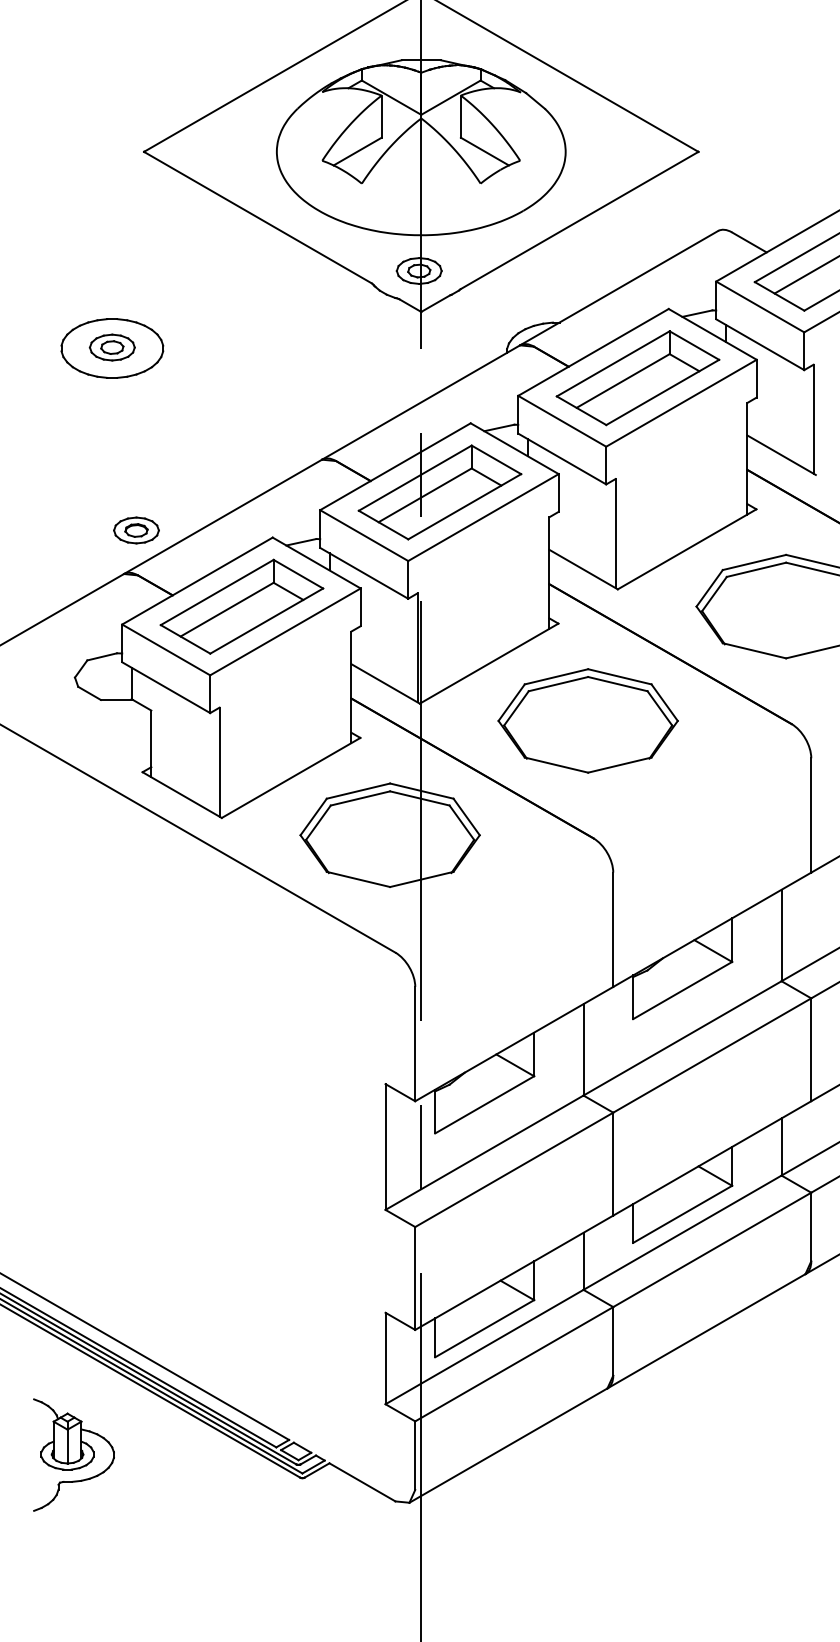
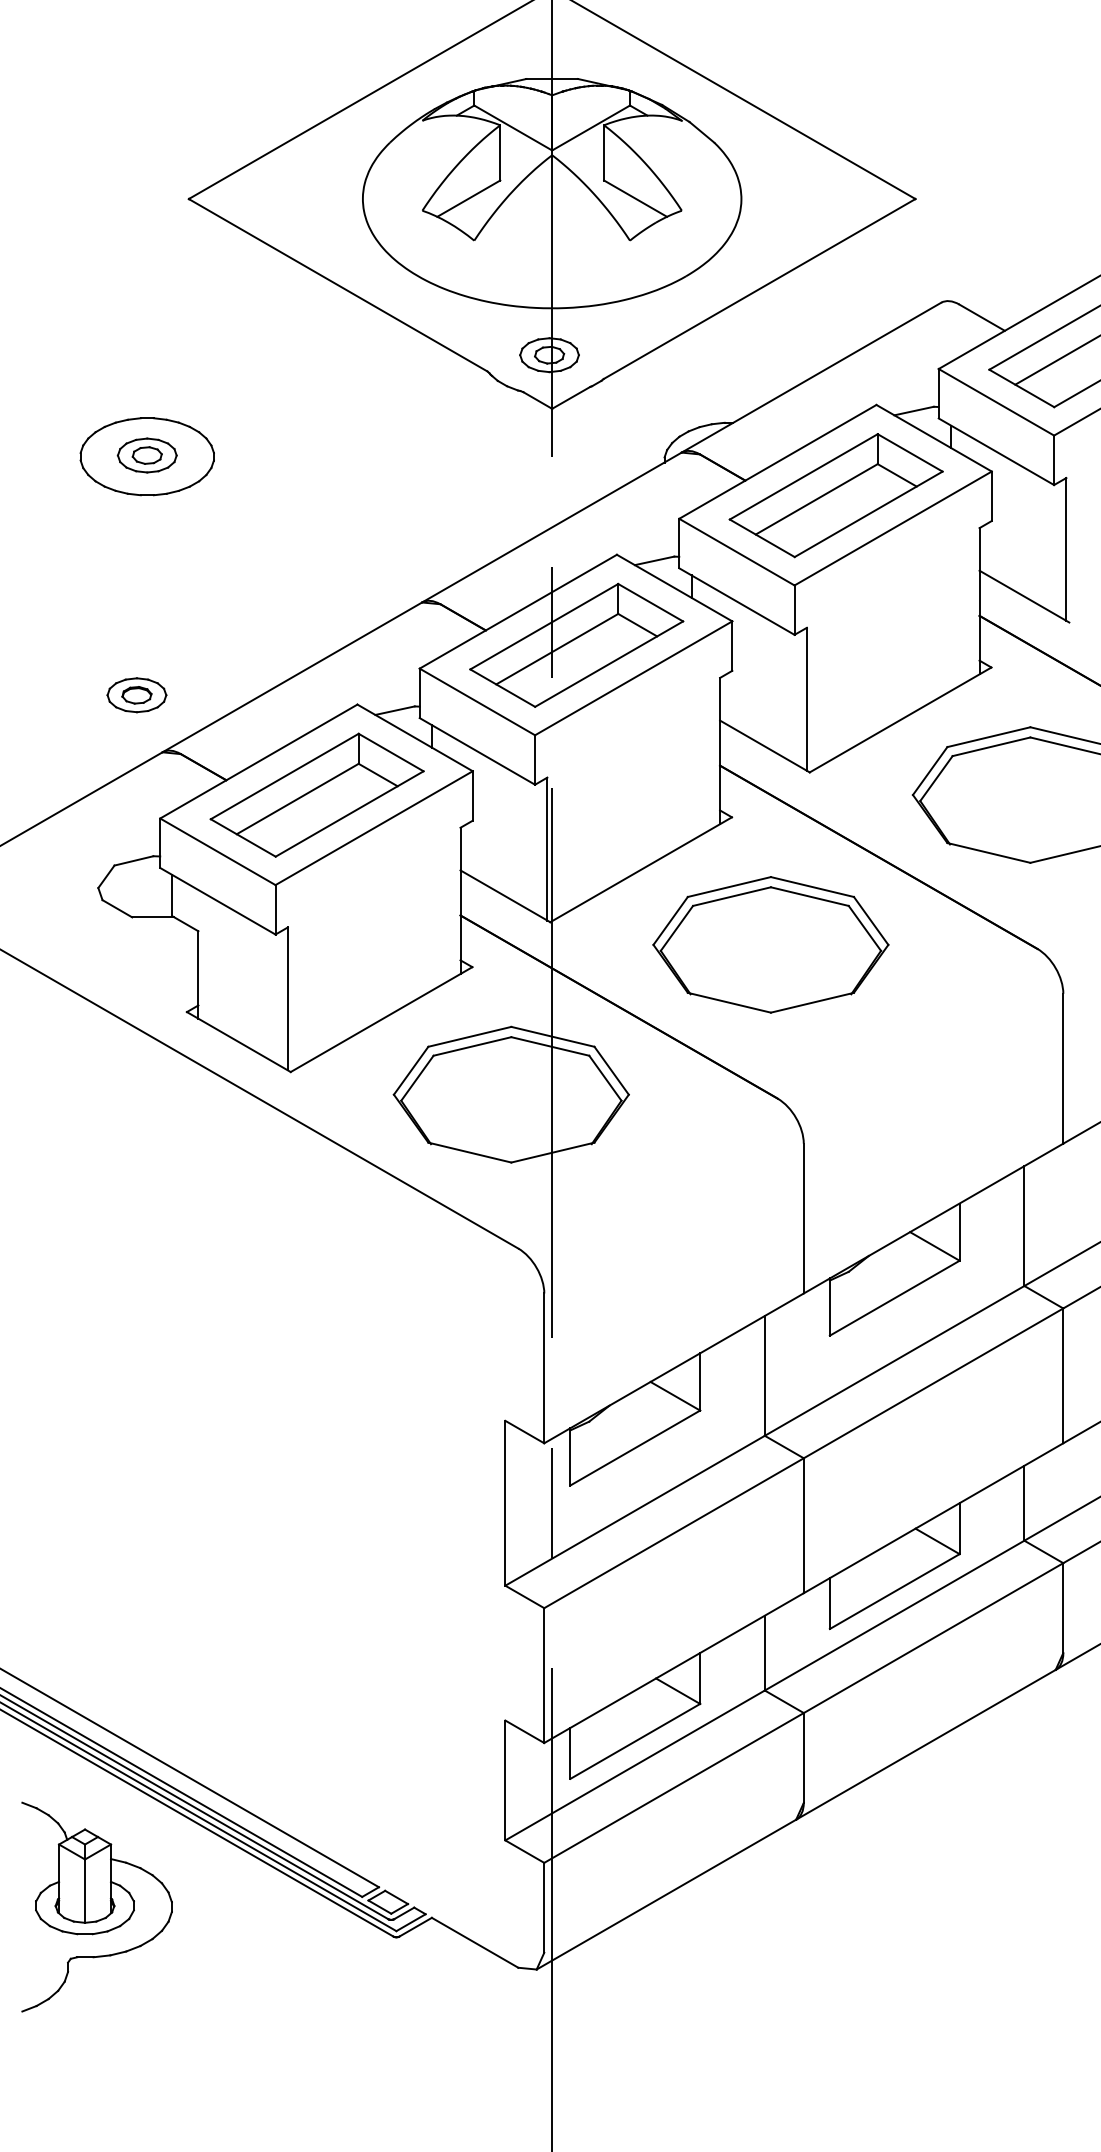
part: (136, 530) -> (136, 695), moved
part: (73, 1454) -> (96, 1906), size x1.43

